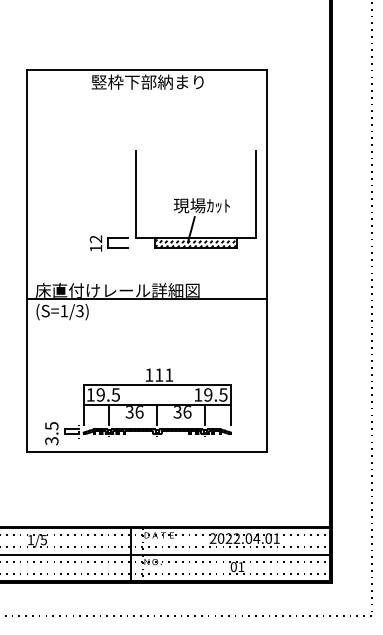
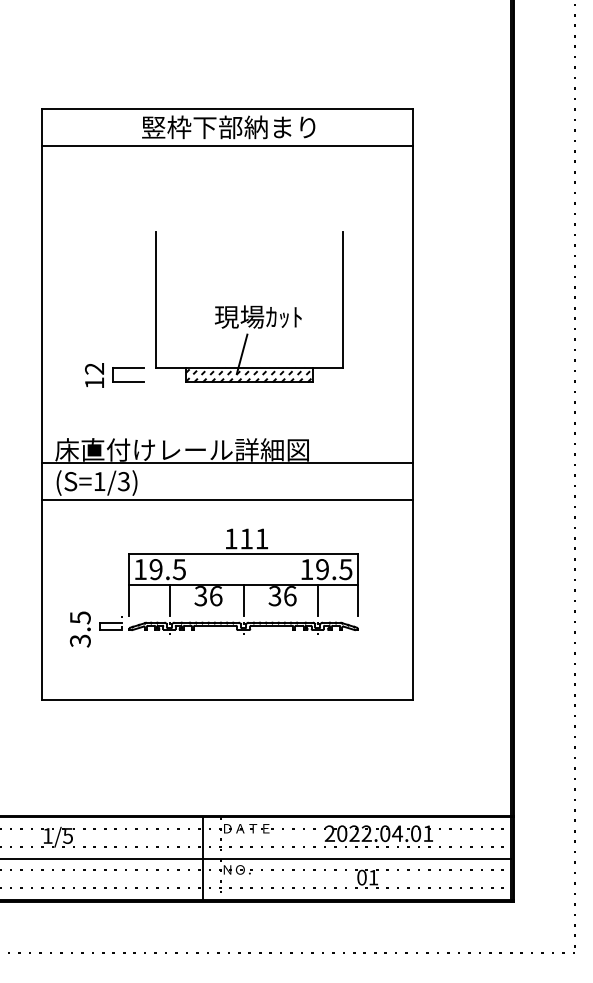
line: (146, 94) -> (226, 146), added
part: (172, 200) -> (212, 308), moved
line: (146, 323) -> (226, 500), added
part: (138, 406) -> (214, 587), moved

